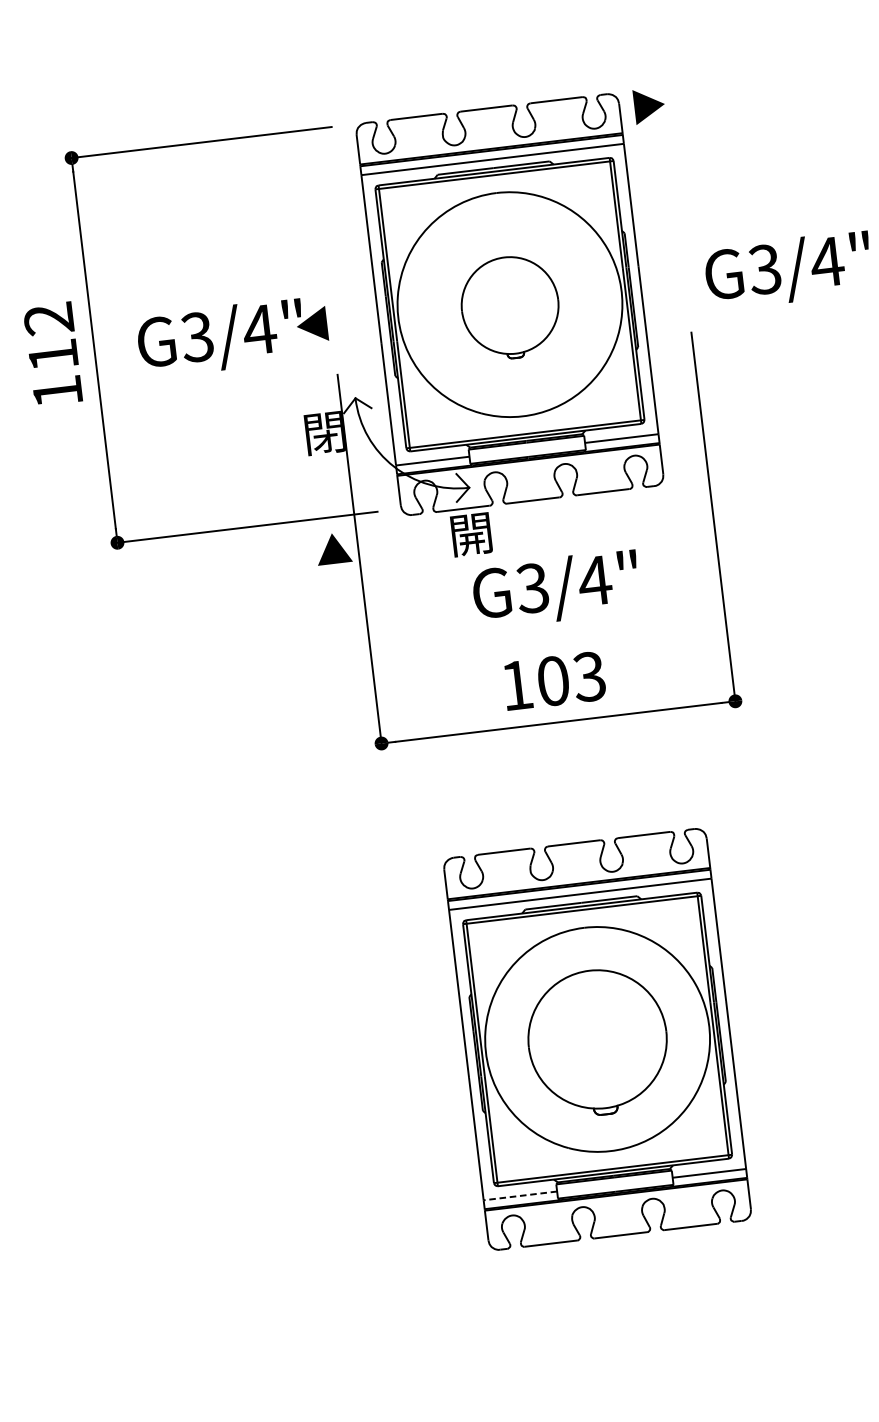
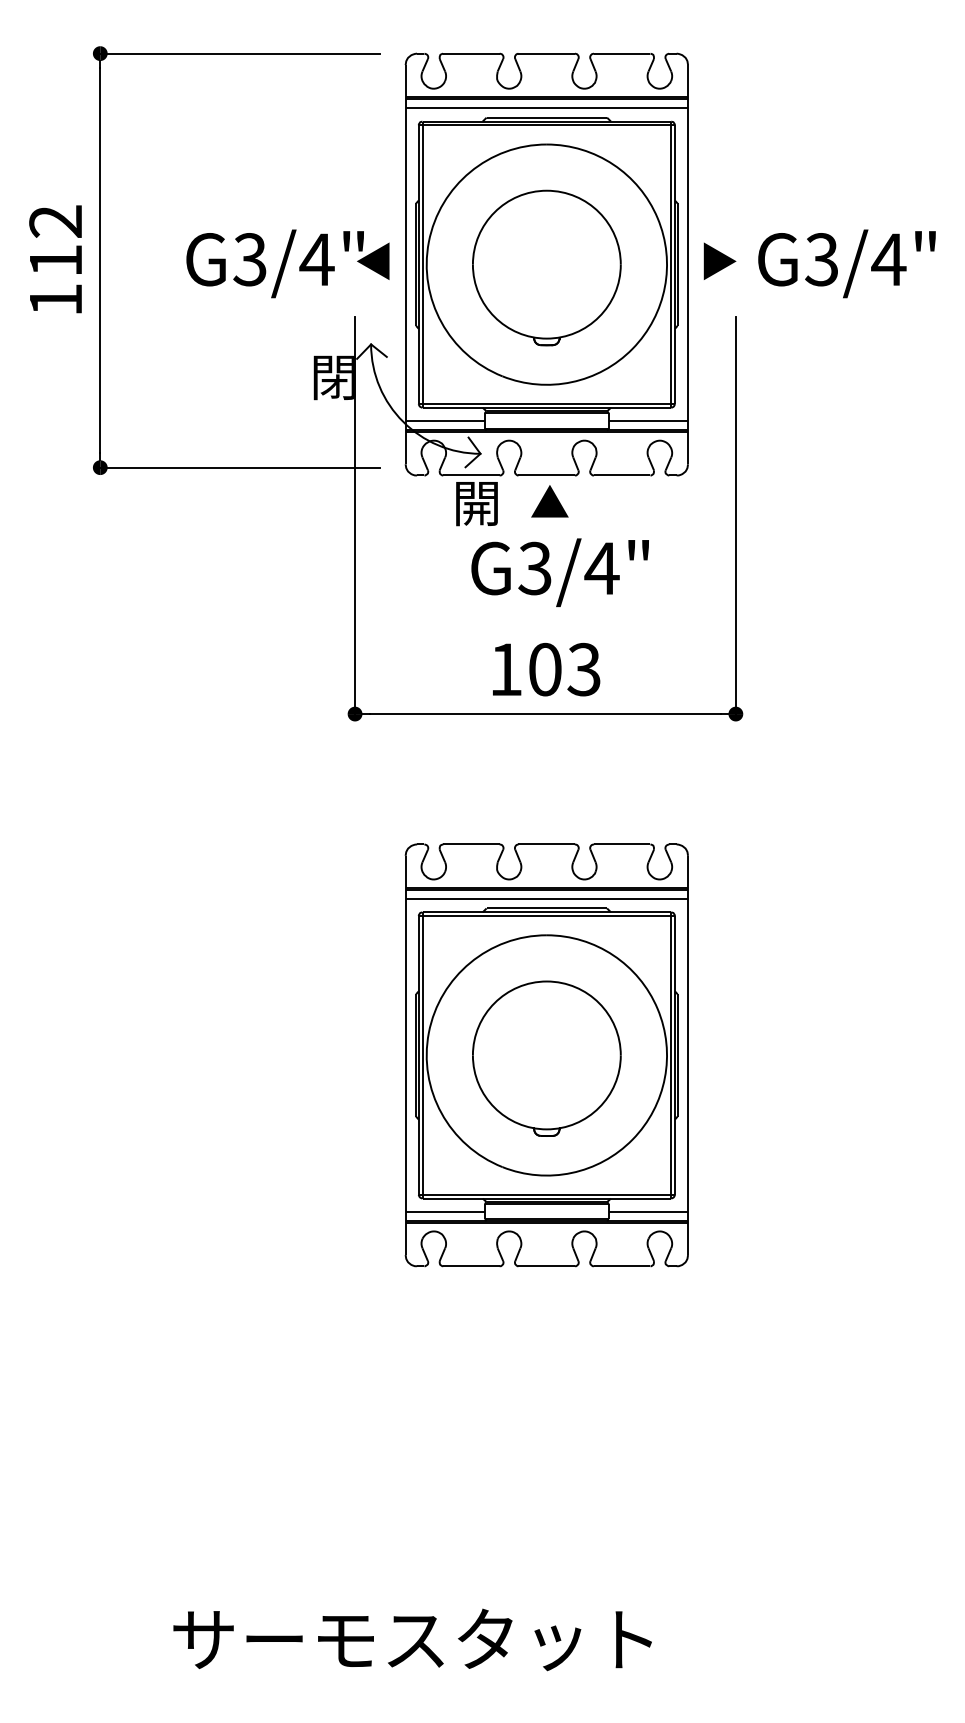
text: (648, 105) -> (719, 260), moved
part: (509, 307) -> (546, 267), size x1.43
text: (232, 336) -> (287, 263), moved
text: (333, 548) -> (549, 501), moved
line: (520, 1195) -> (445, 1211), dashed -> solid

